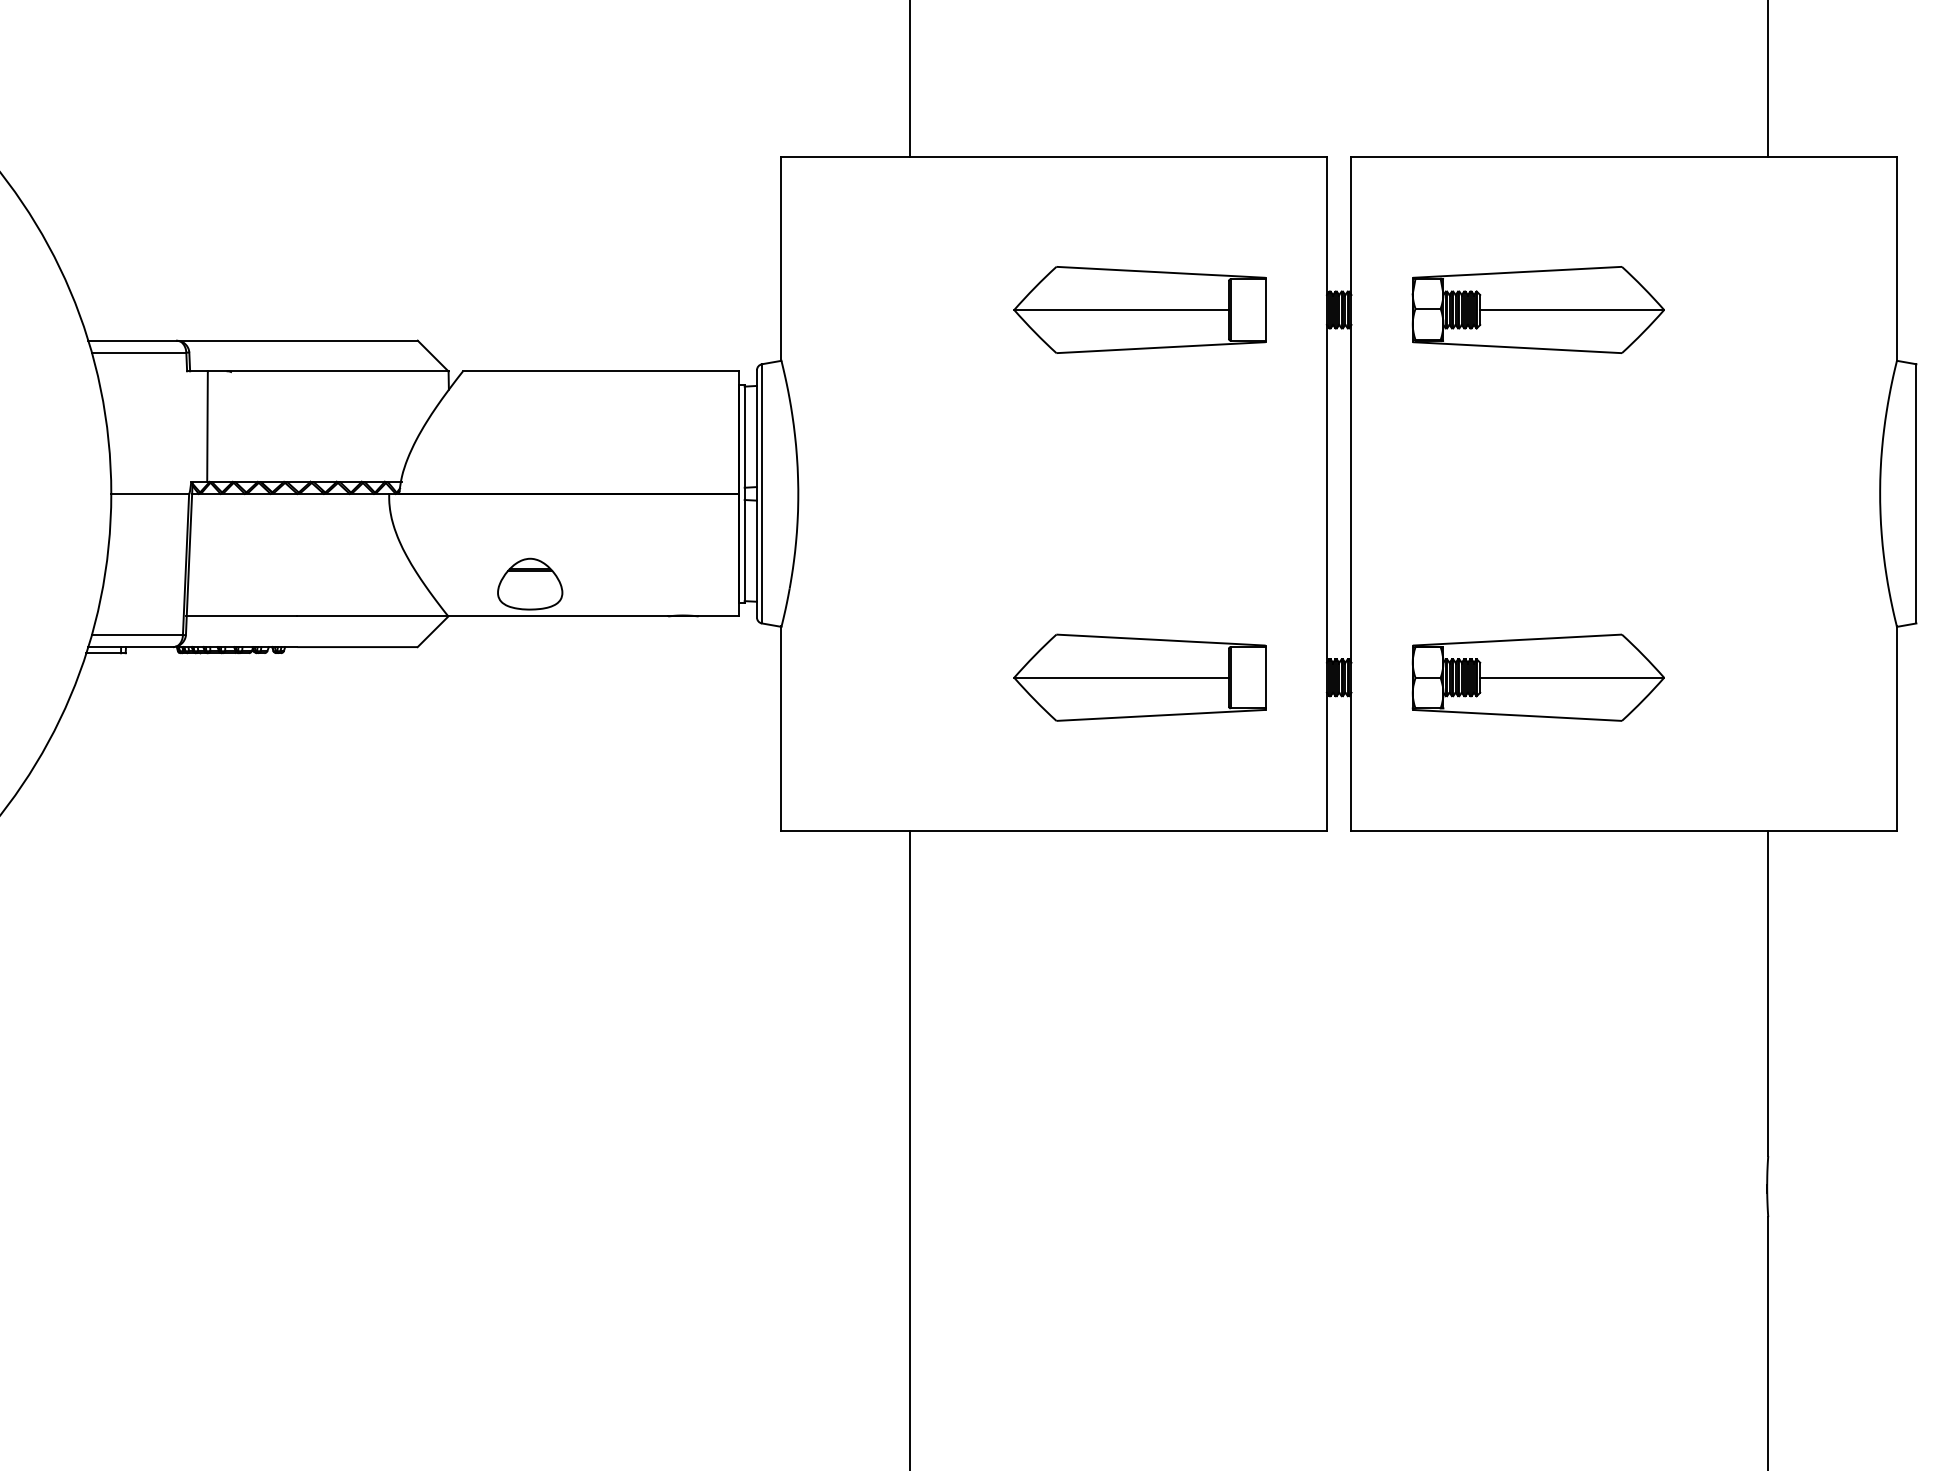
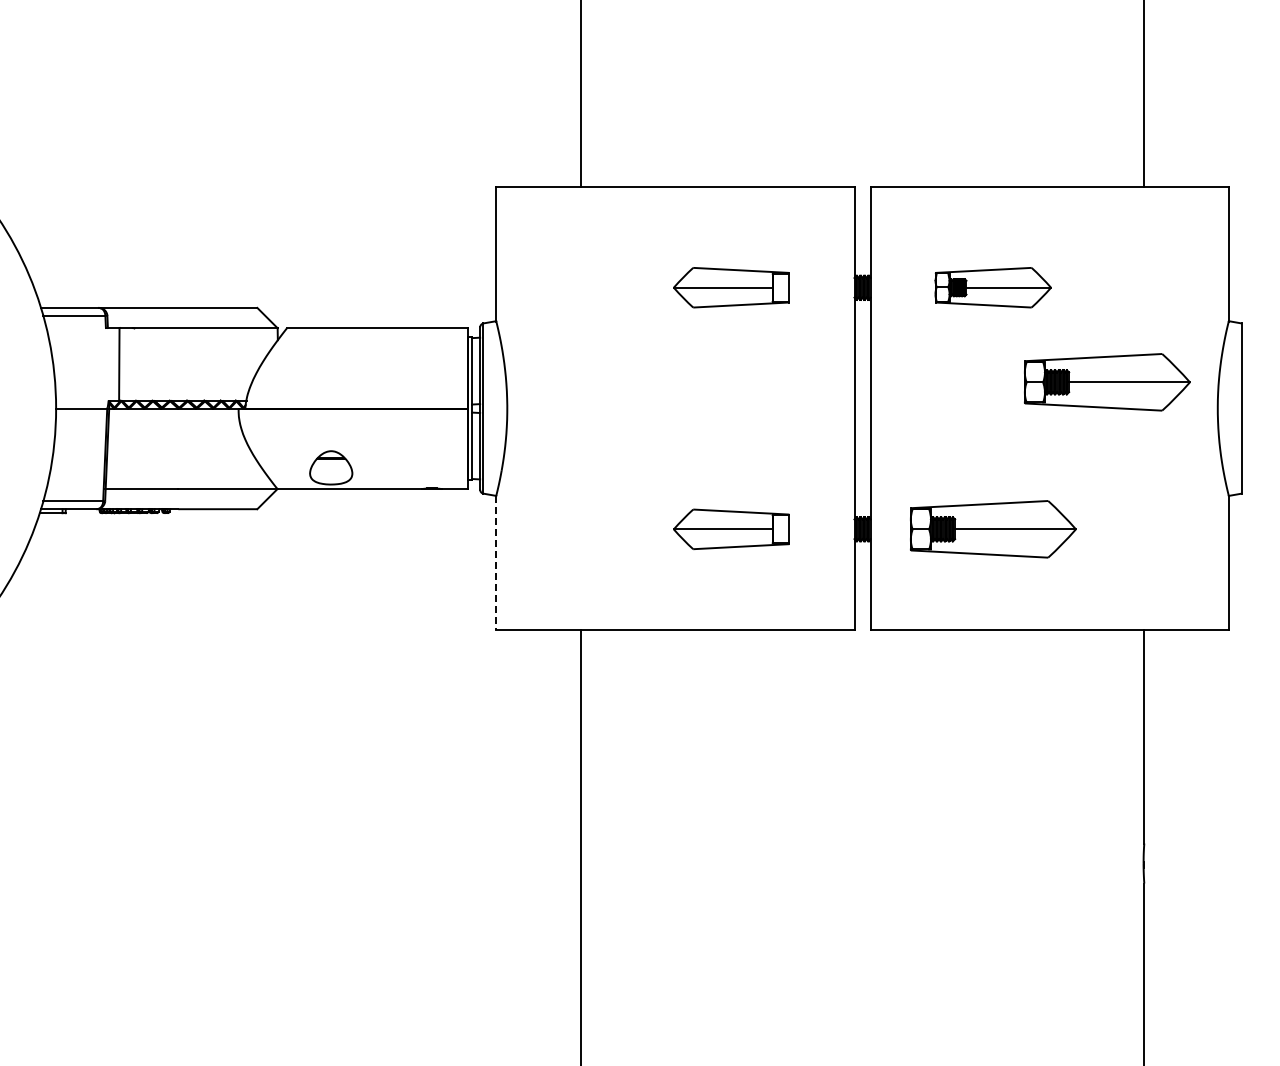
part: (1139, 309) -> (731, 287), size x0.7
part: (1537, 309) -> (992, 287), size x0.7
part: (1712, 454) -> (1107, 382), added
part: (1139, 678) -> (731, 529), size x0.7
line: (781, 729) -> (496, 563), solid -> dashed

